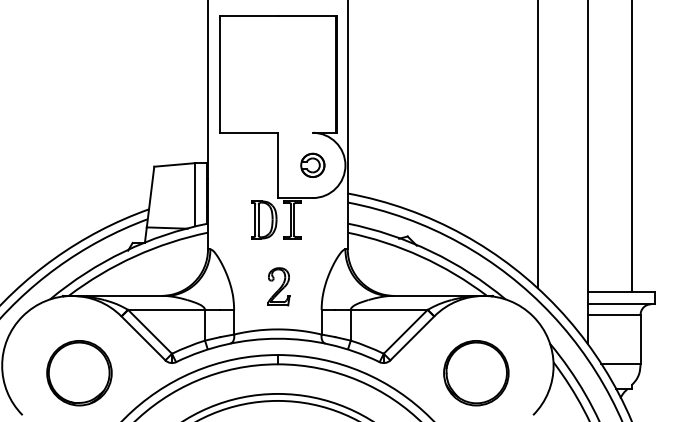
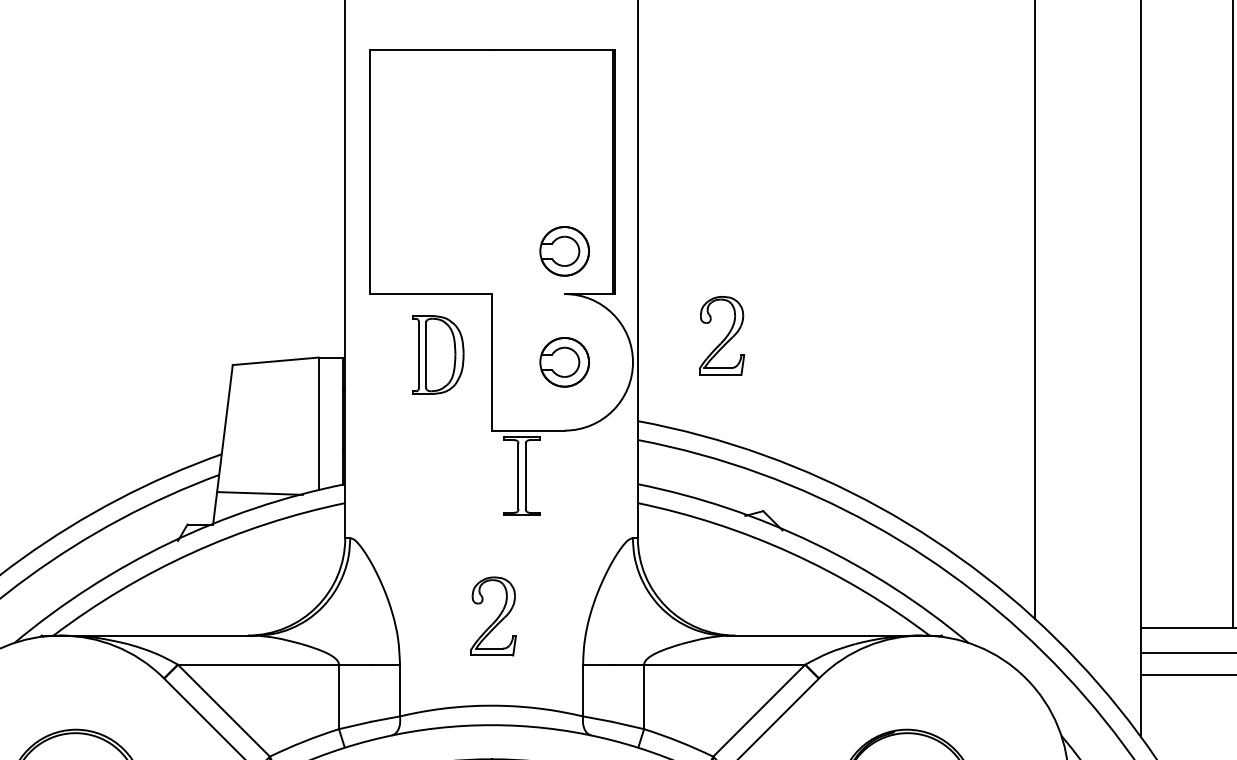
part: (312, 111) -> (564, 249), added
part: (387, 152) -> (721, 335), added
part: (264, 219) -> (438, 354), moved

